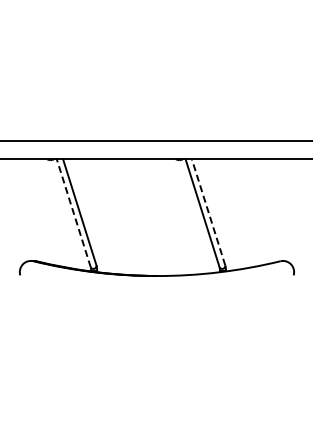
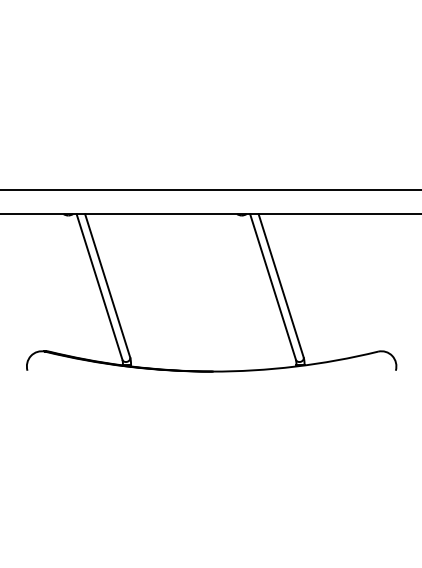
line: (208, 212) -> (281, 286), dashed -> solid
line: (73, 213) -> (99, 287), dashed -> solid

